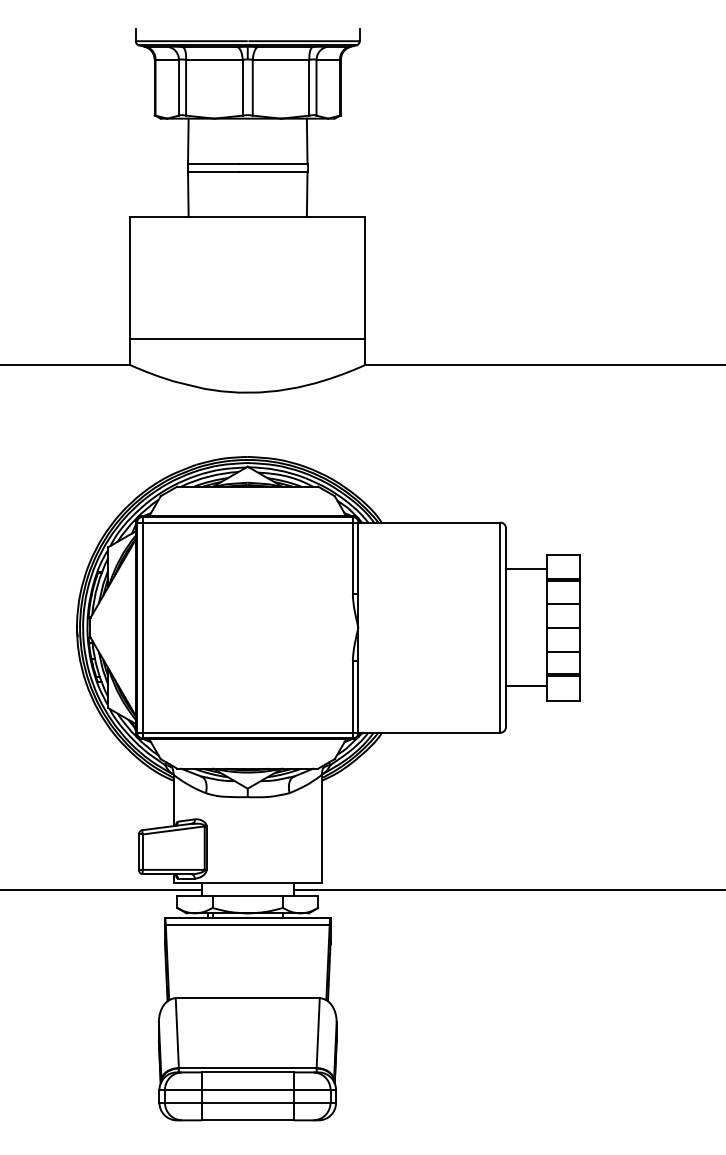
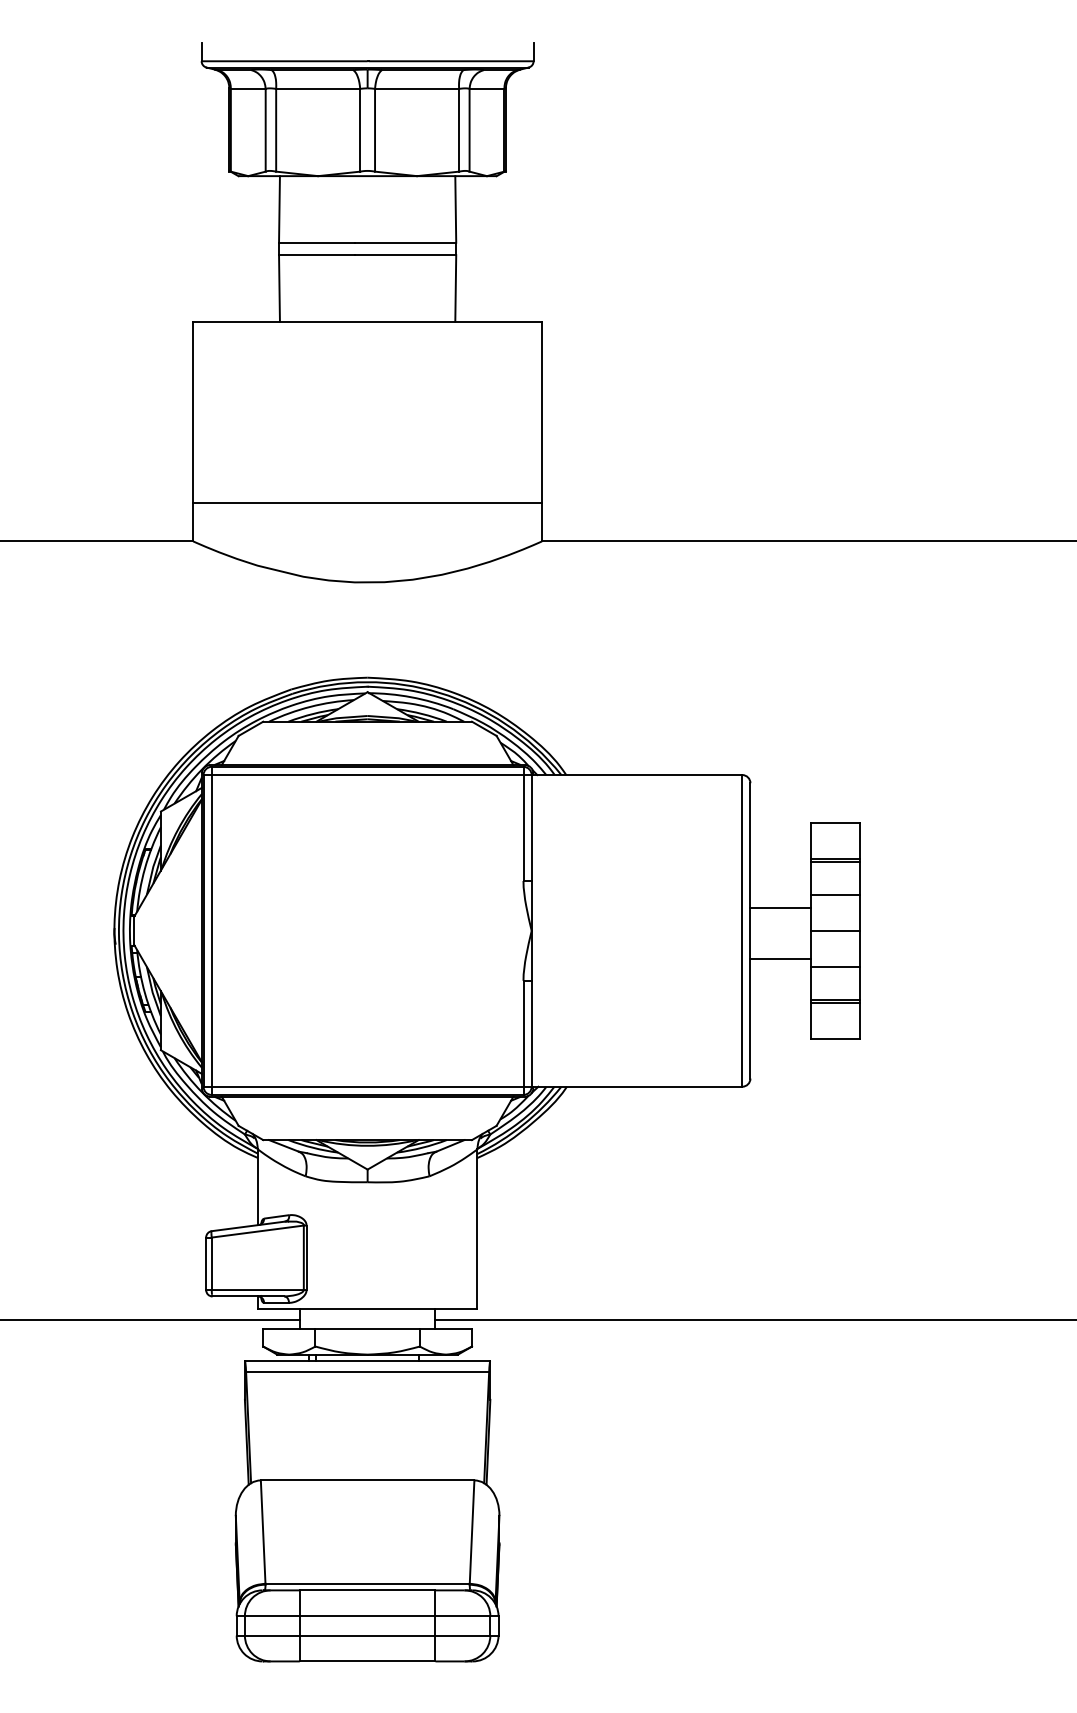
line: (525, 569) -> (779, 908), moved
line: (525, 686) -> (779, 958), moved

